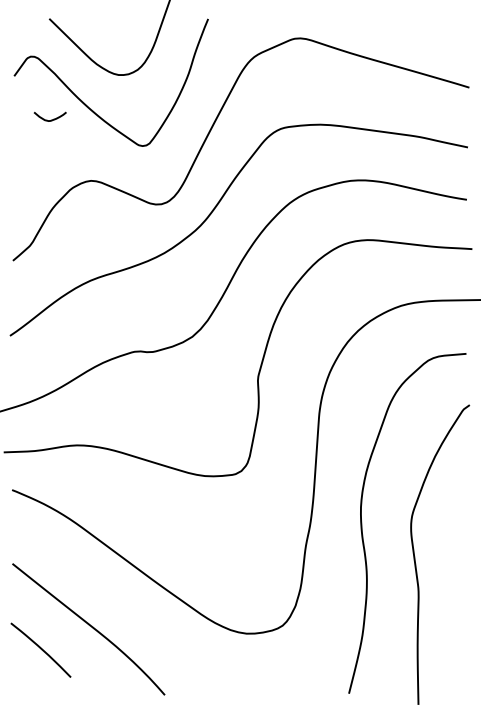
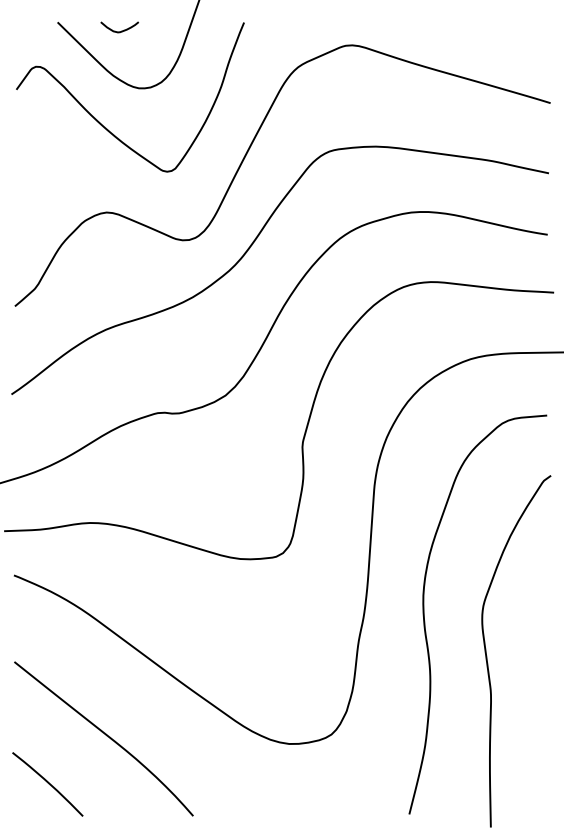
curve: (51, 119) -> (121, 30), moved
curve: (40, 649) -> (47, 783), moved

